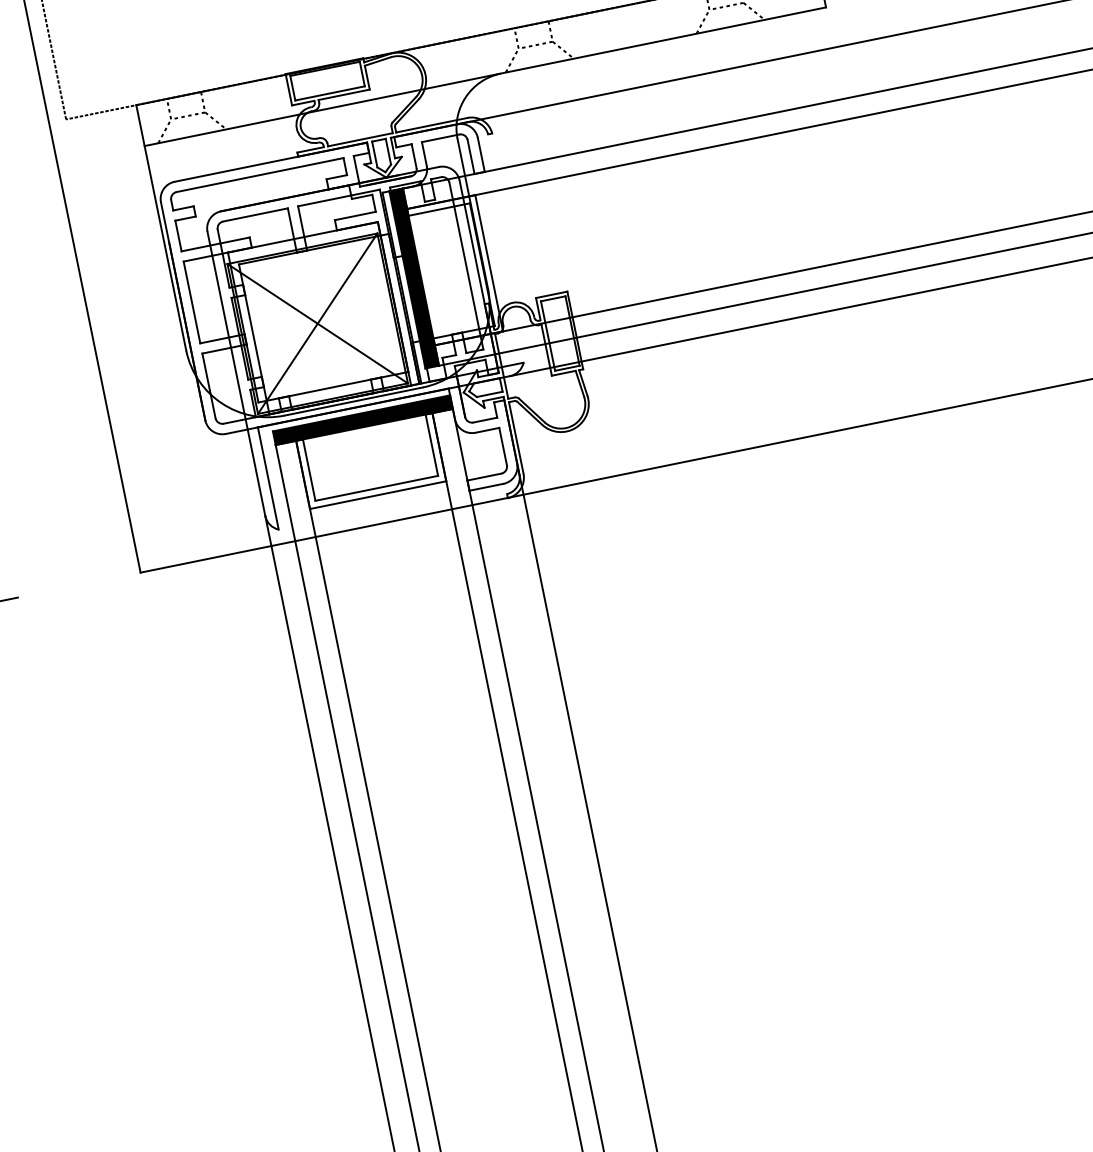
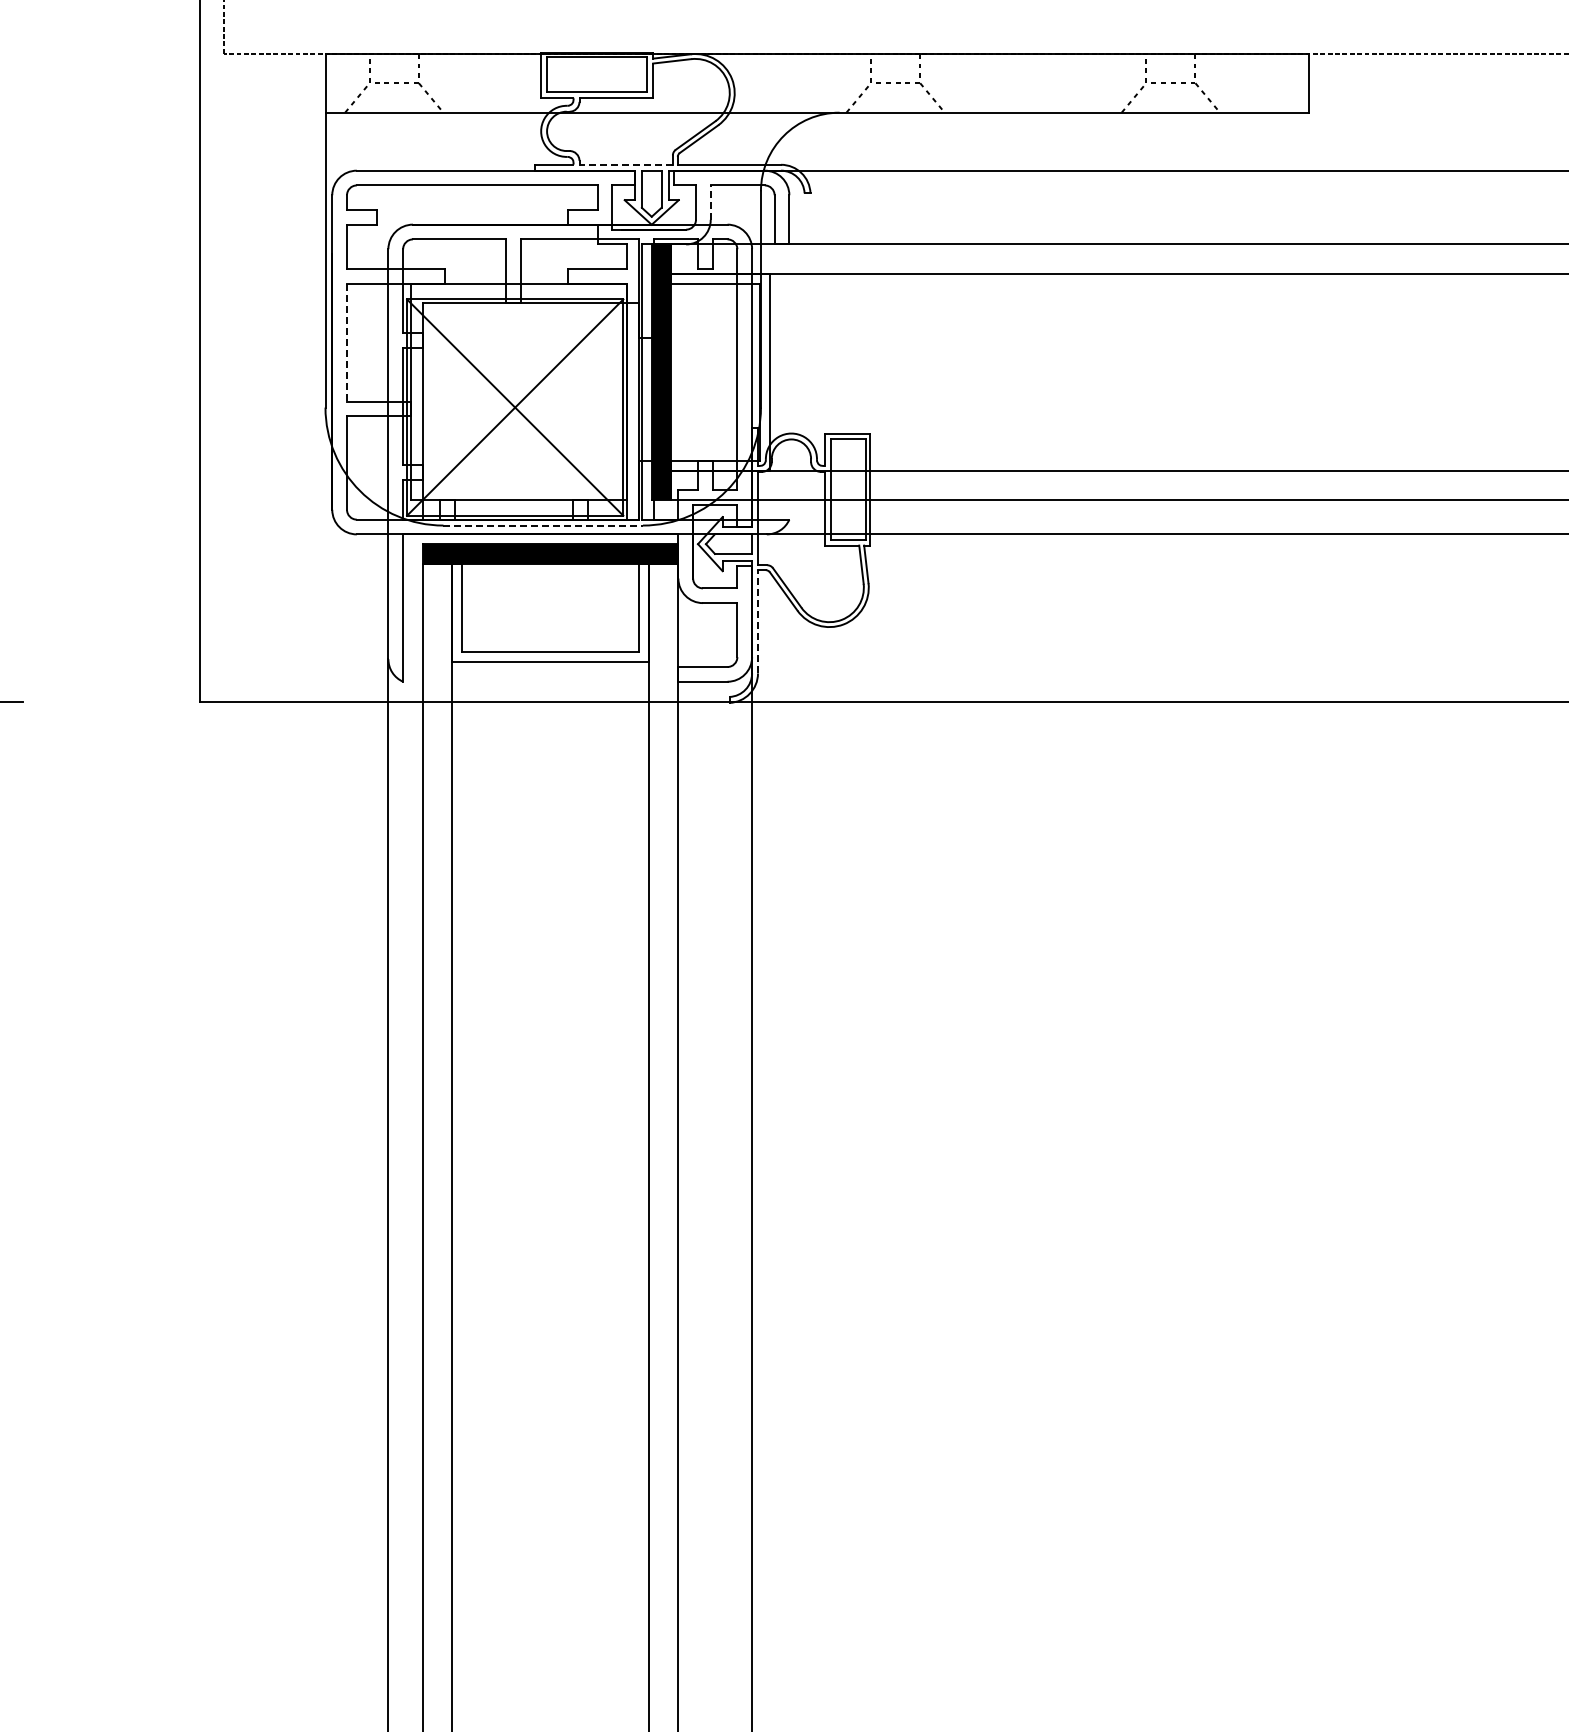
line: (360, 139) -> (626, 164), solid -> dashed
line: (424, 154) -> (710, 202), solid -> dashed
line: (192, 302) -> (347, 342), solid -> dashed
line: (353, 401) -> (543, 525), solid -> dashed
line: (516, 437) -> (758, 621), solid -> dashed

